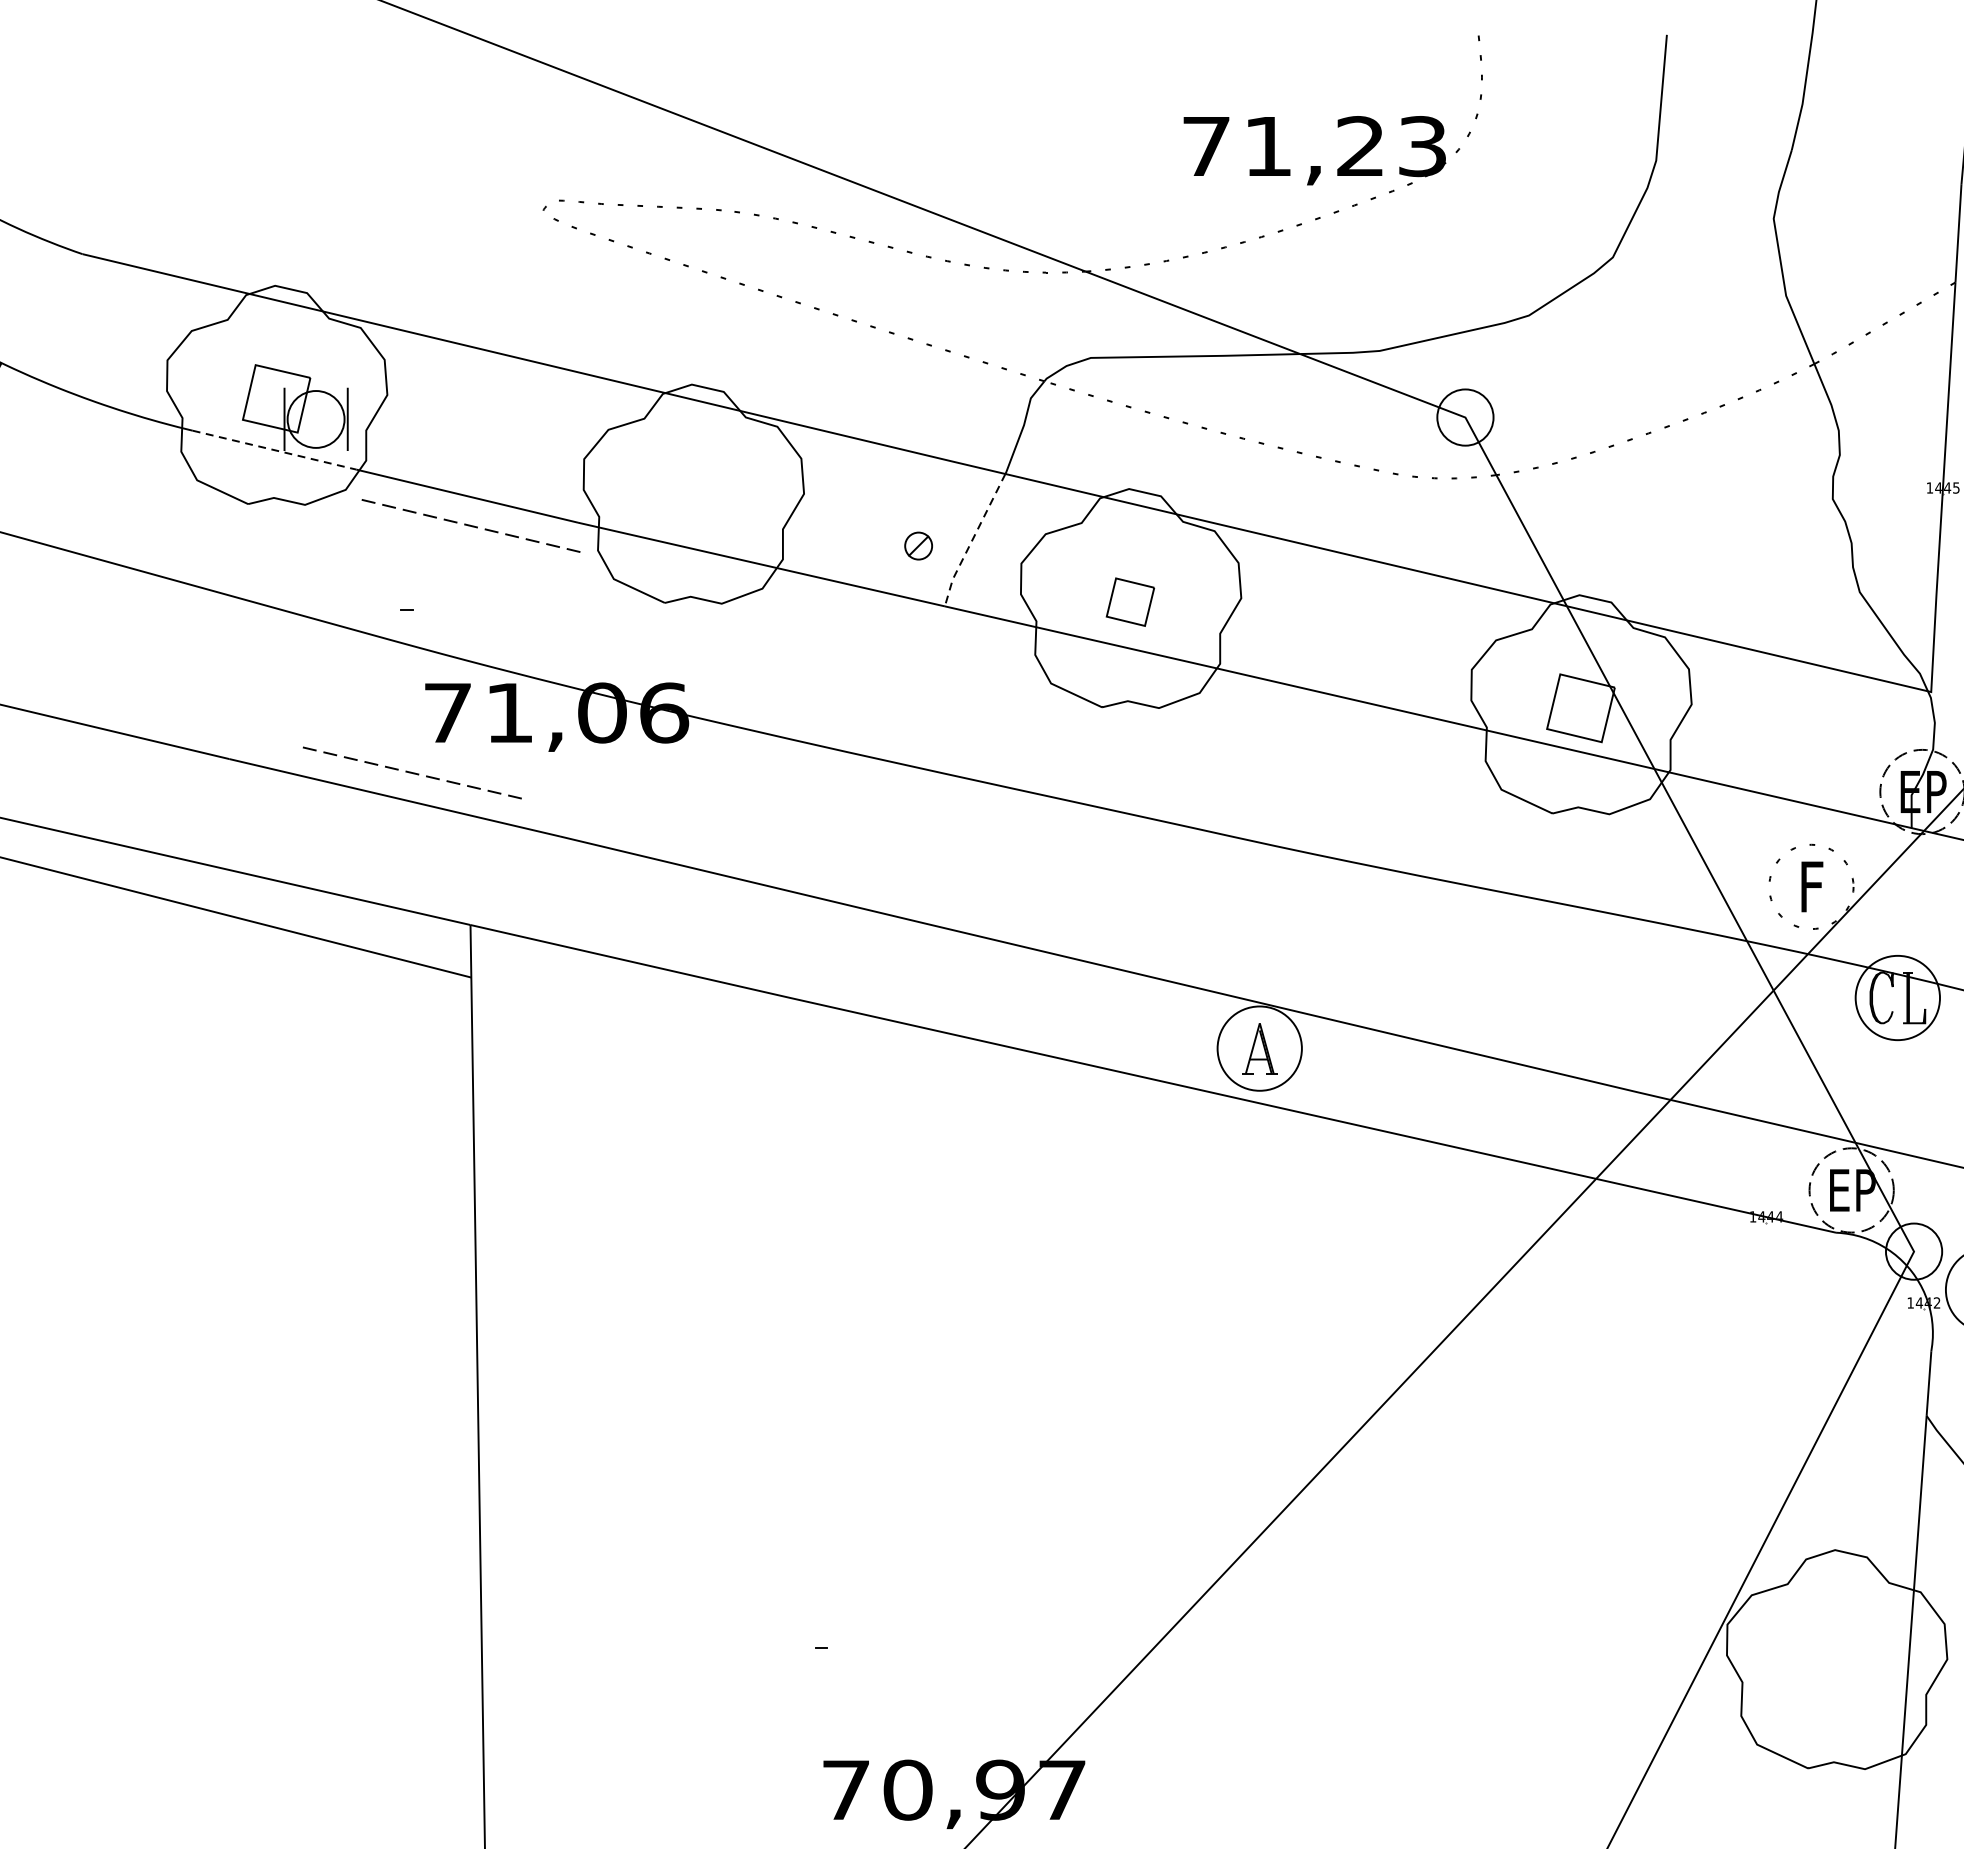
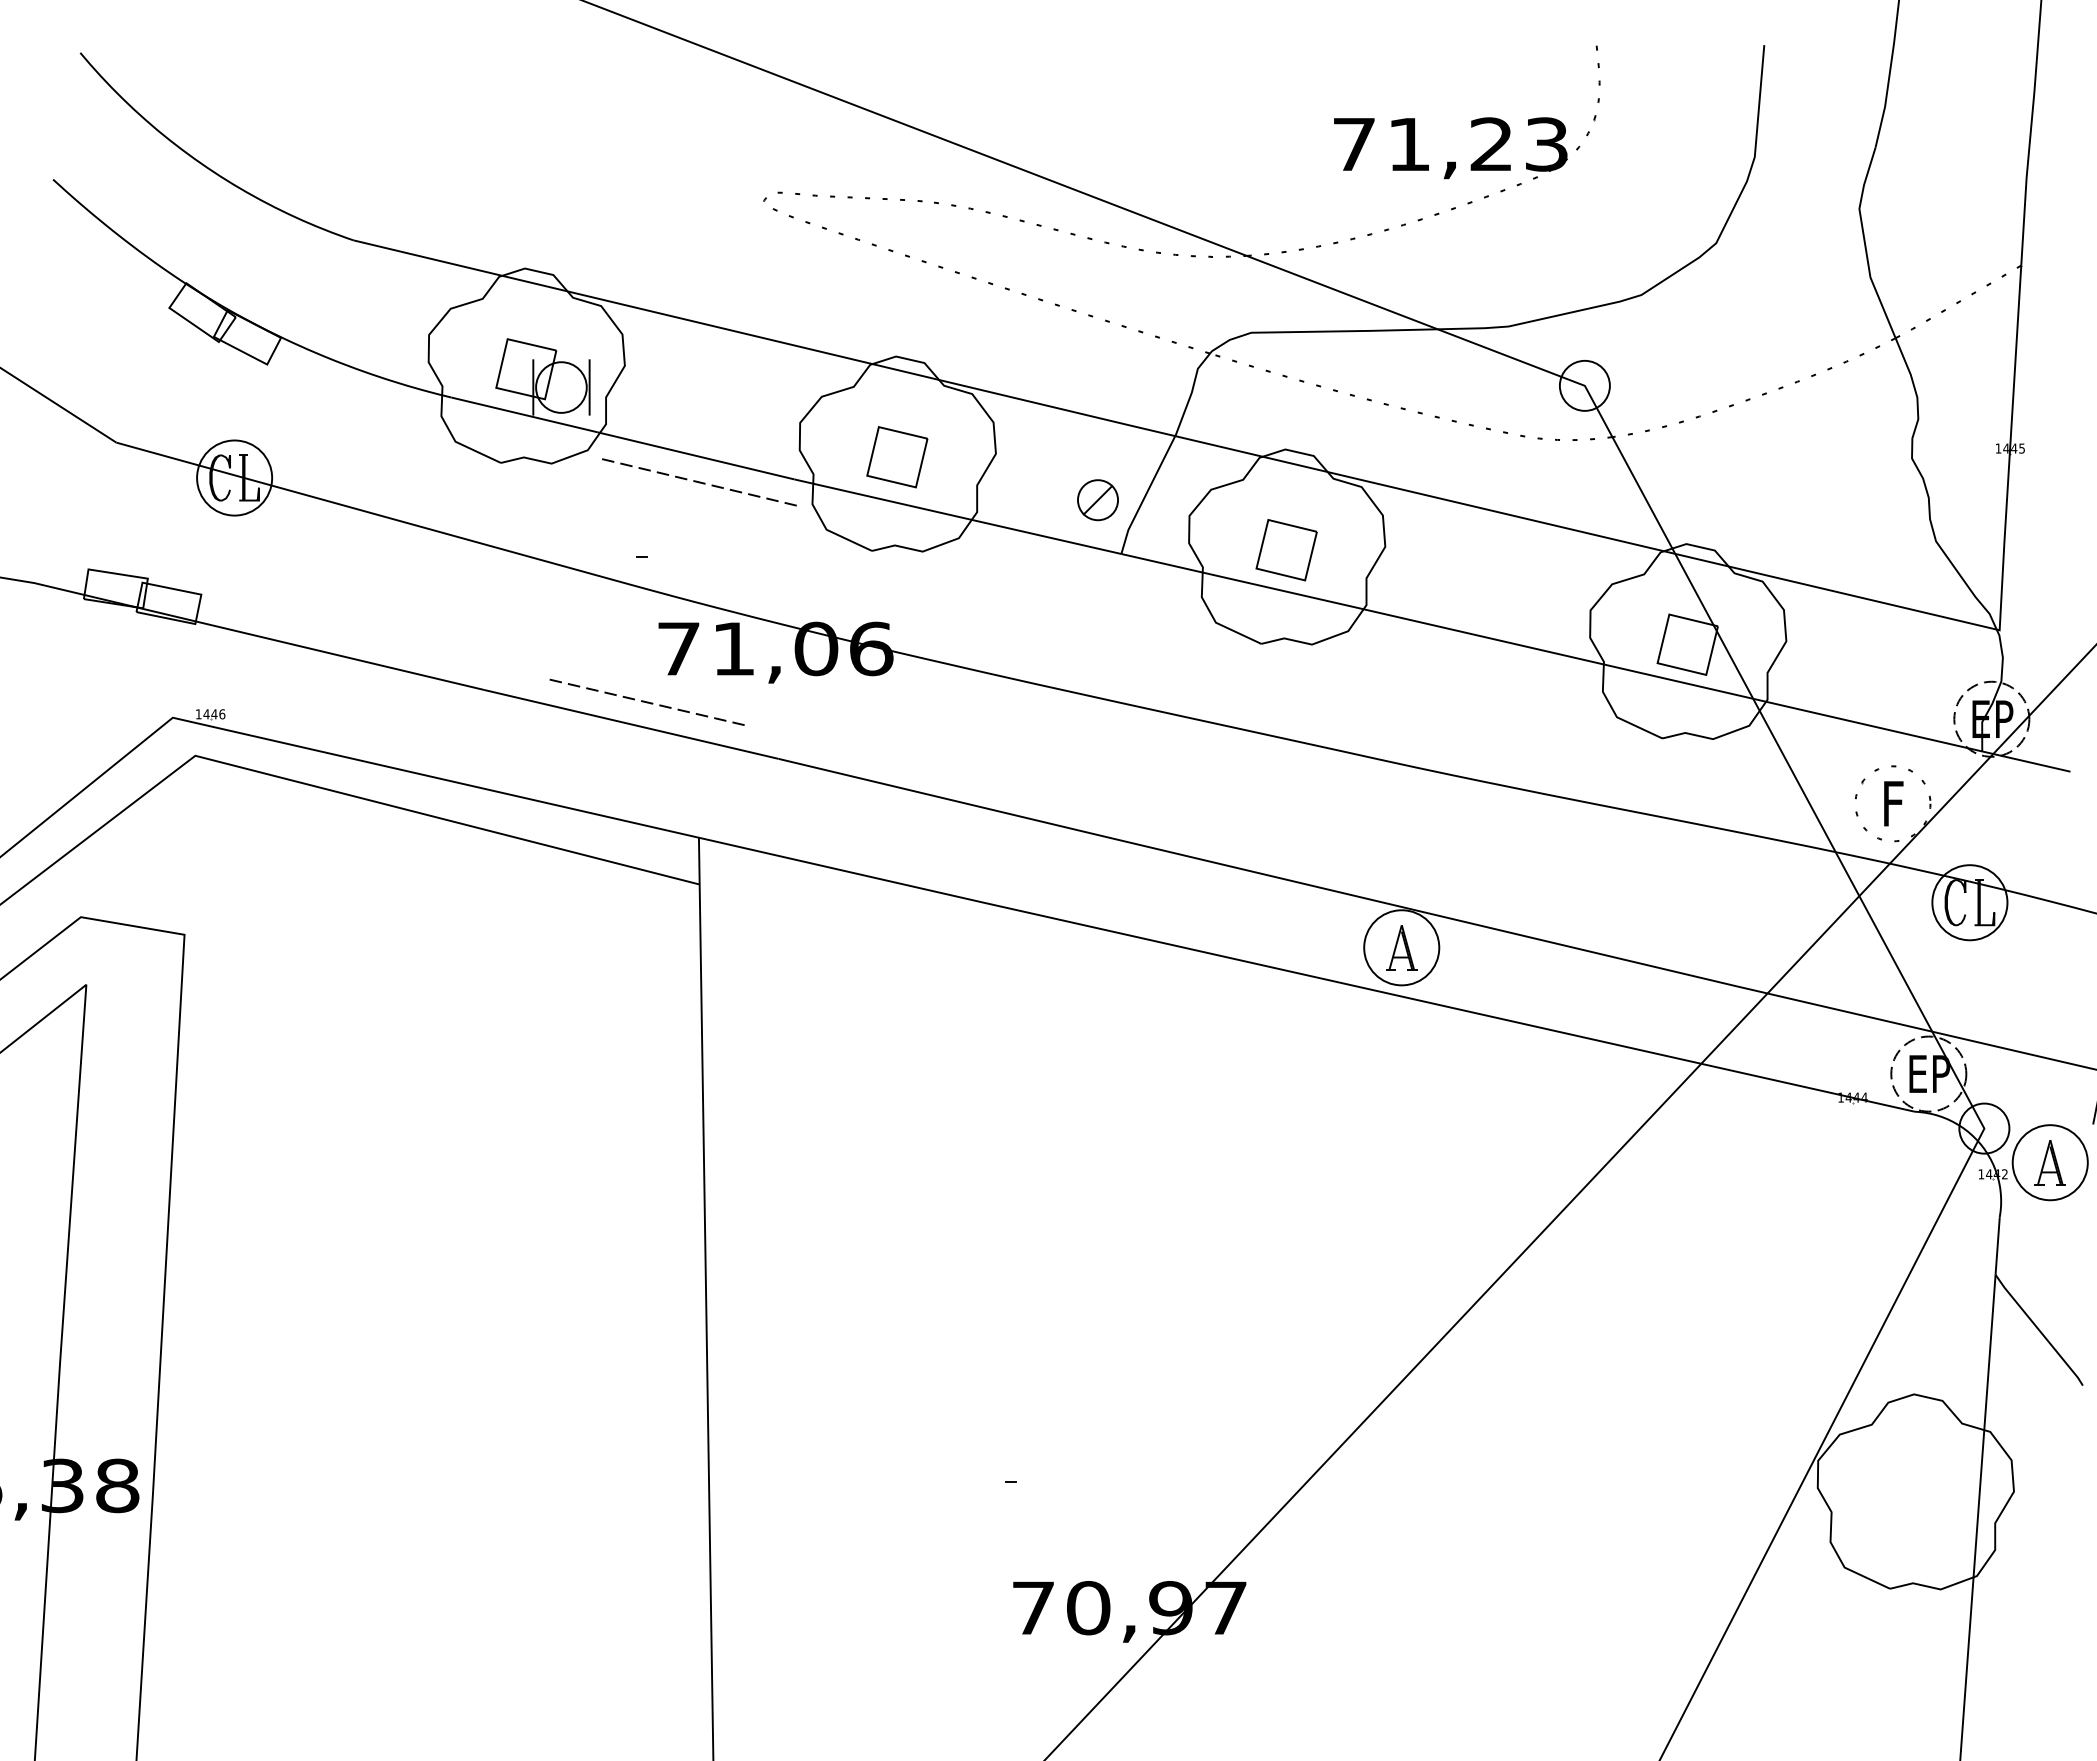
line: (274, 449) -> (524, 414), dashed -> solid
part: (693, 498) -> (897, 457), added
line: (973, 539) -> (1146, 494), dashed -> solid
part: (918, 546) -> (1097, 500), size x1.67
part: (1130, 602) -> (1286, 550), size x1.43

